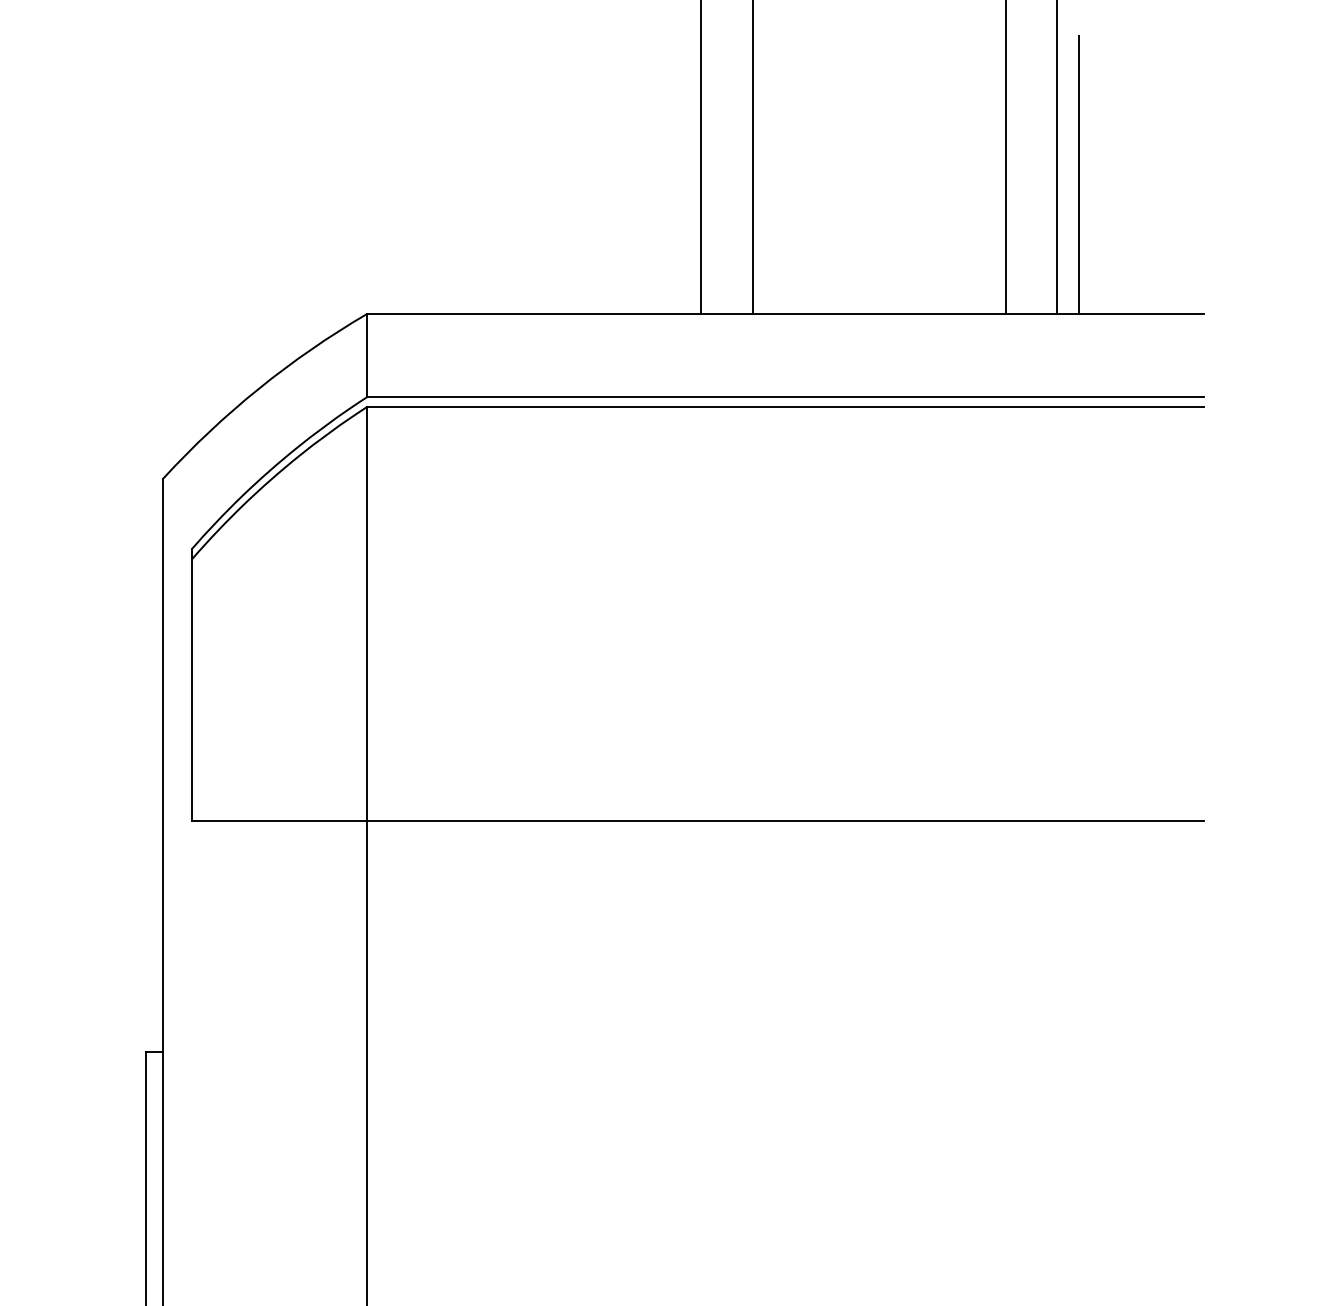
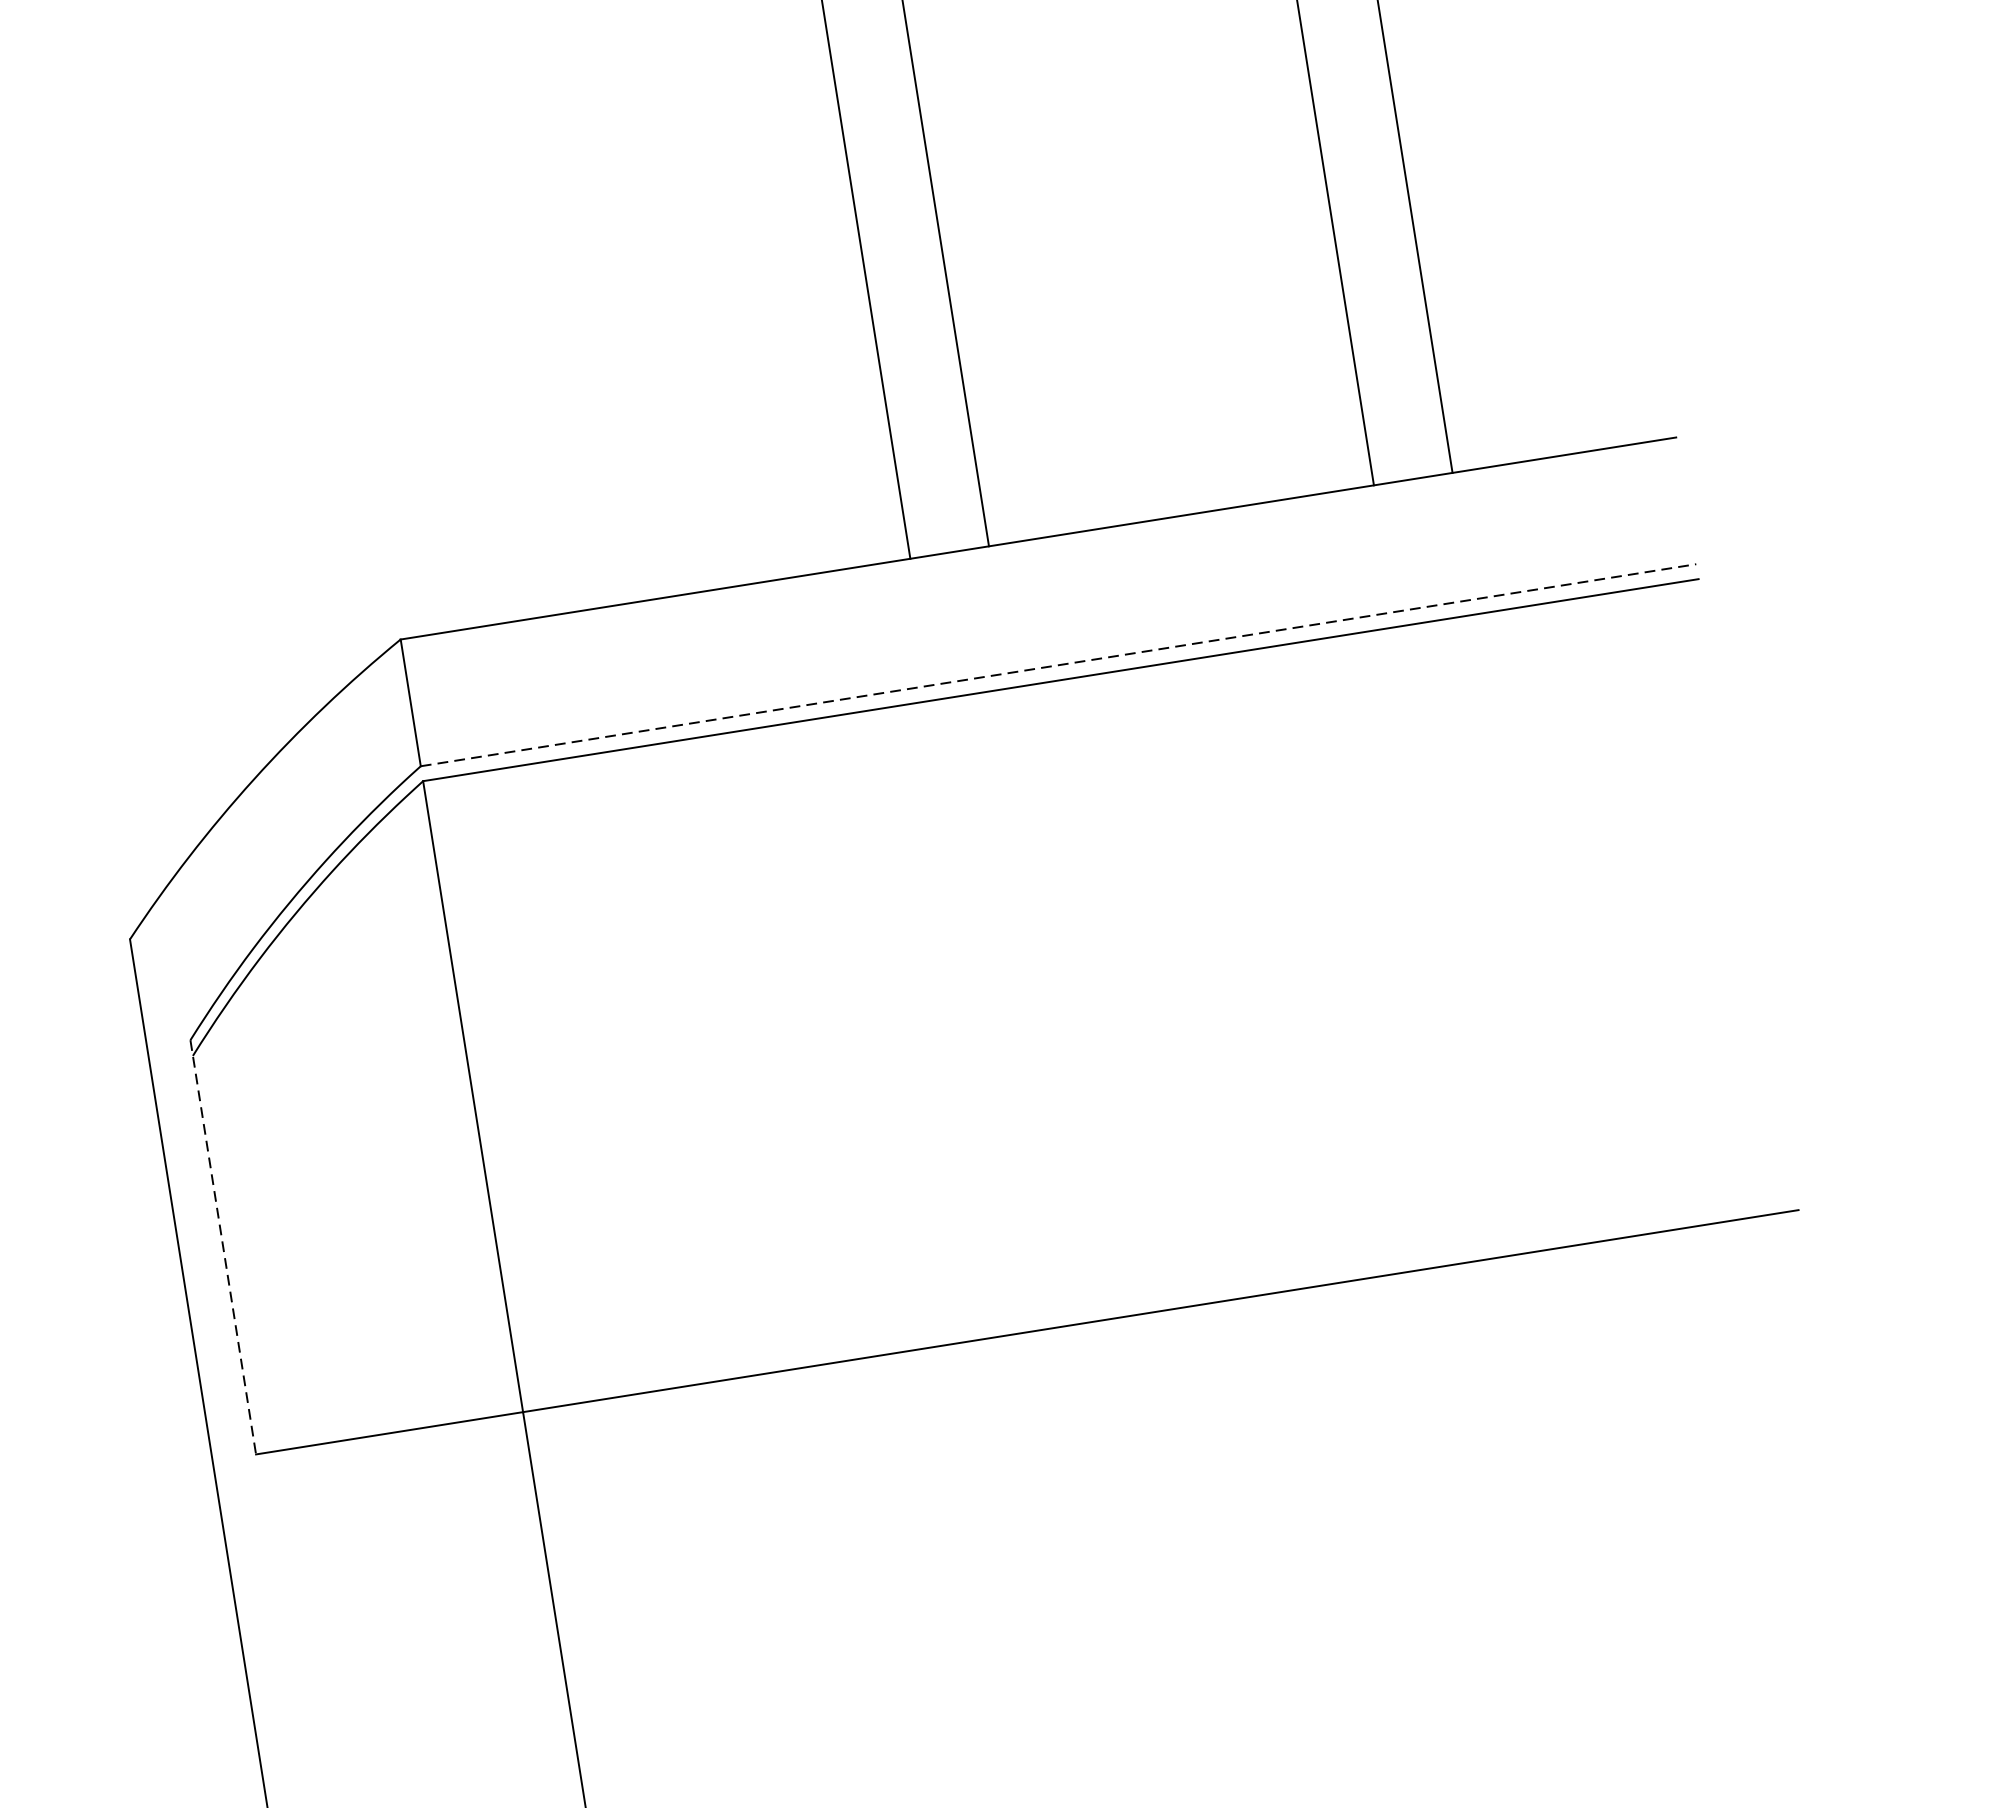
line: (1079, 175) -> (1453, 256), removed
line: (785, 397) -> (1058, 665), solid -> dashed
line: (191, 685) -> (222, 1247), solid -> dashed

